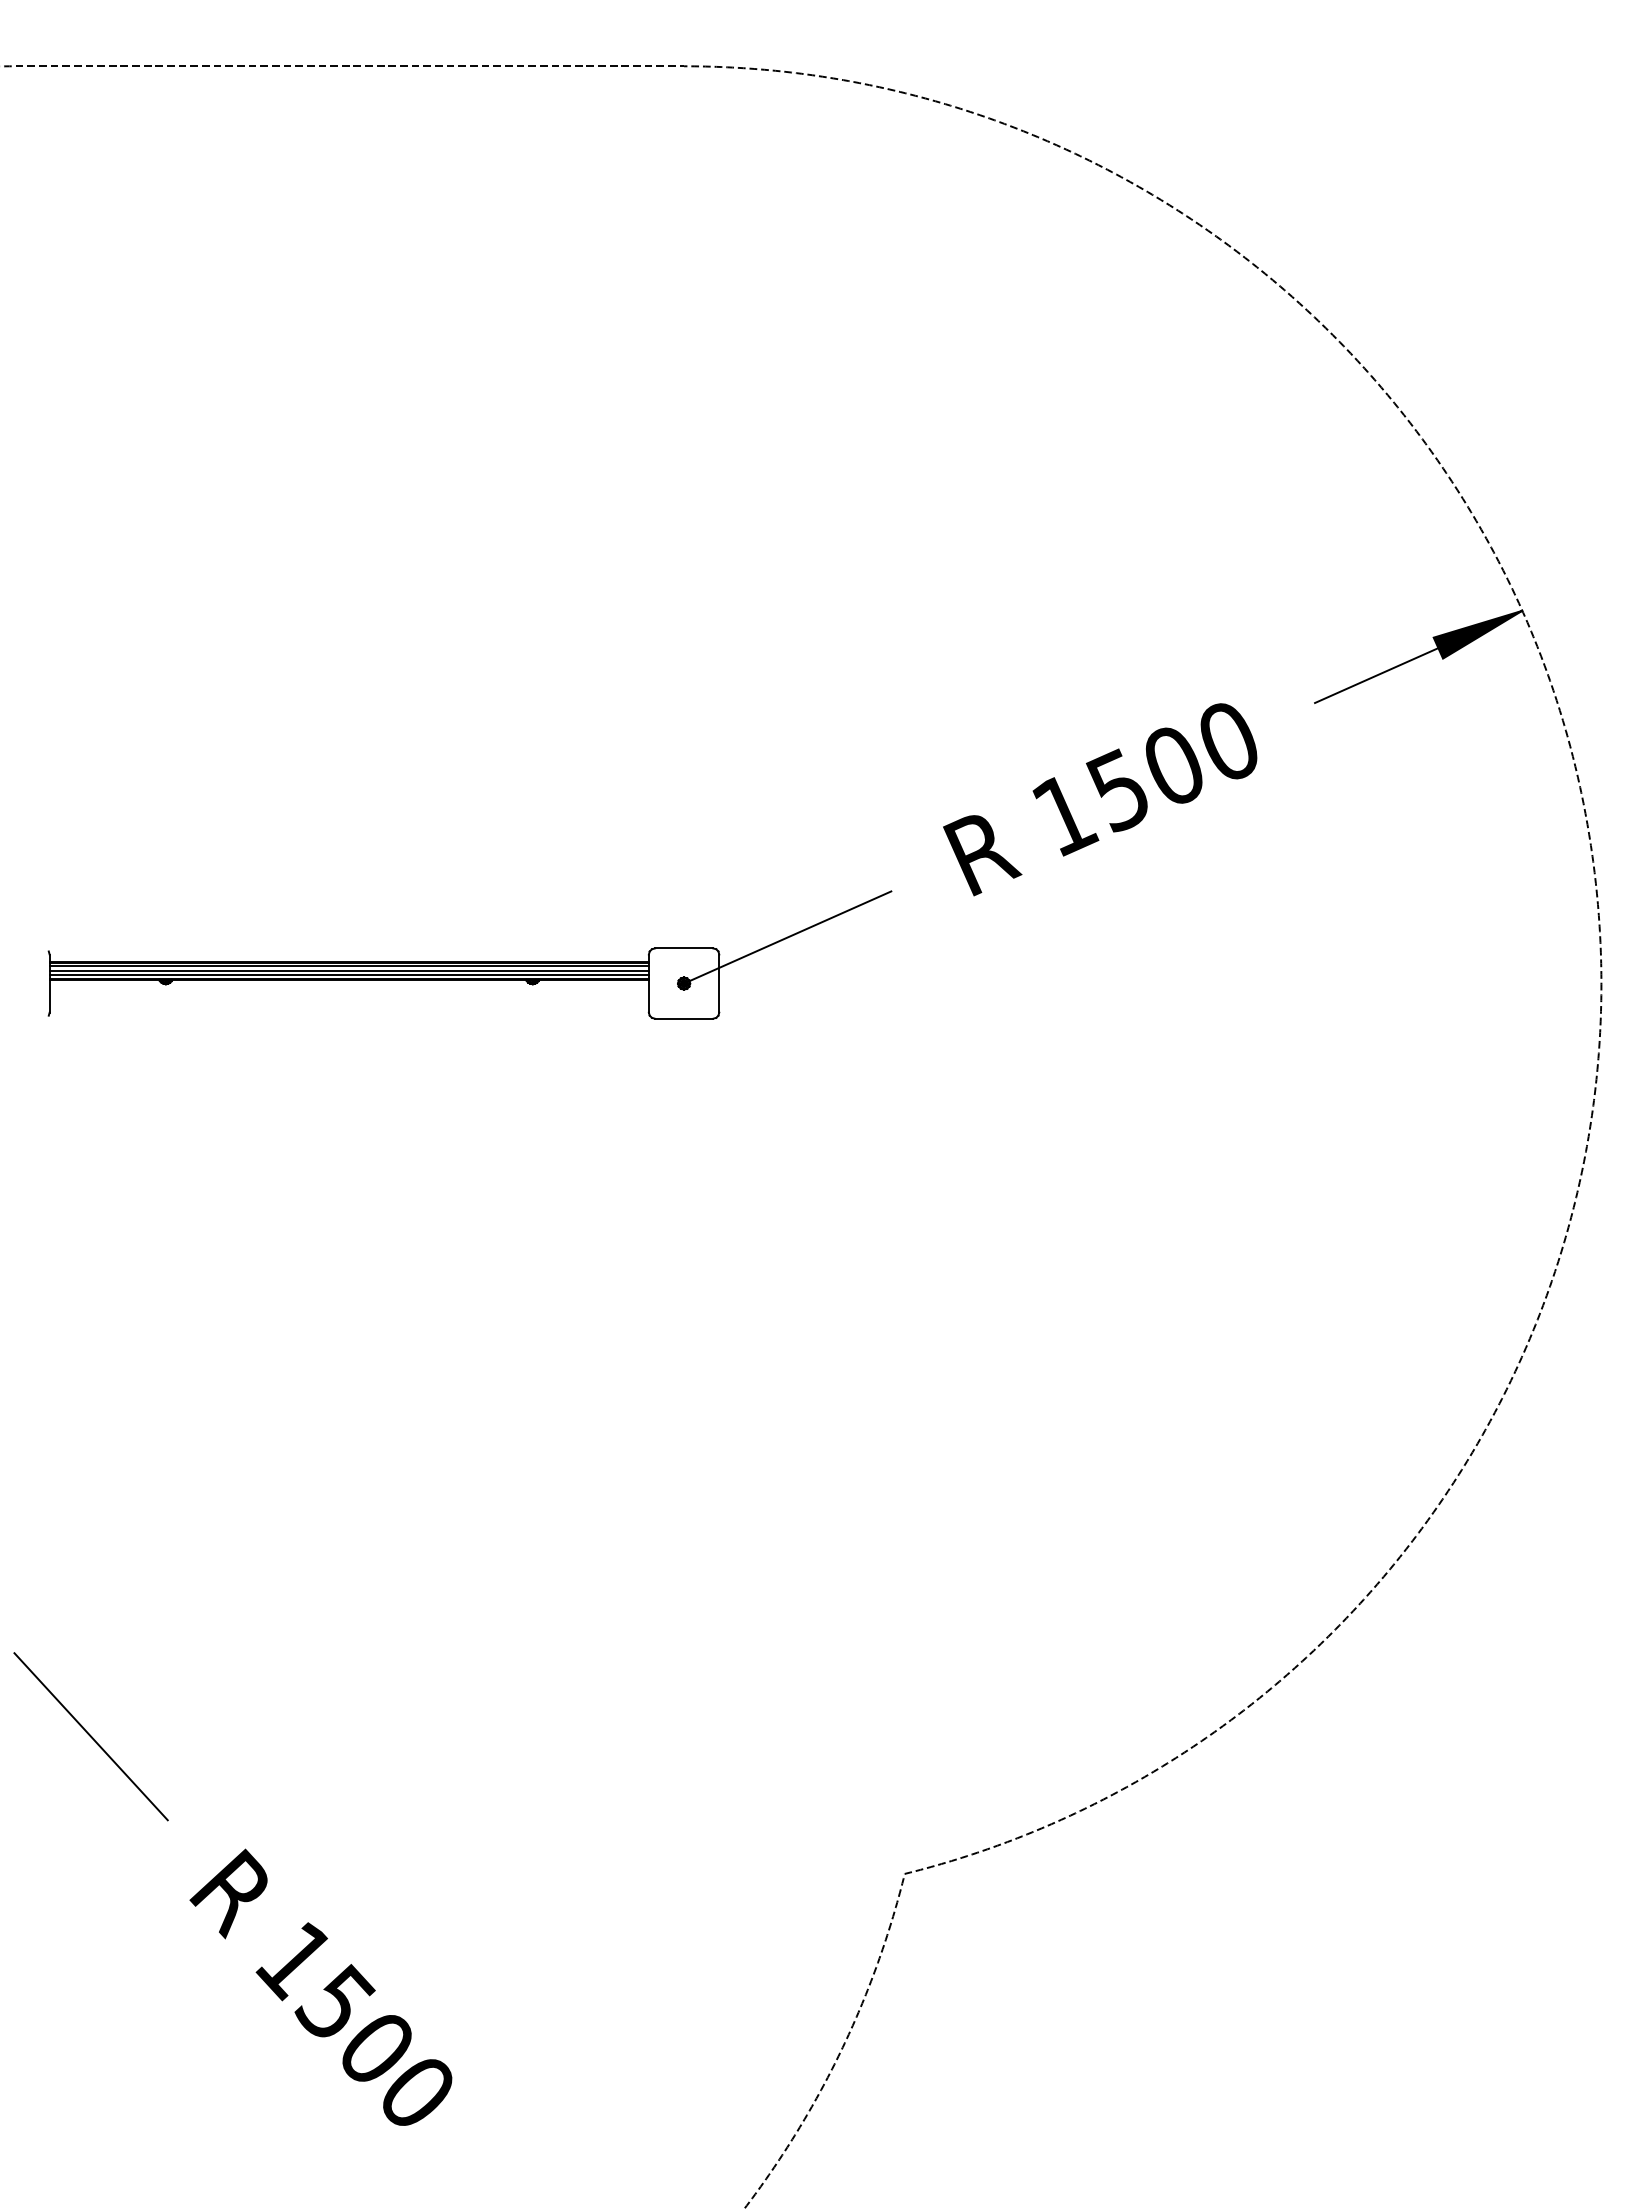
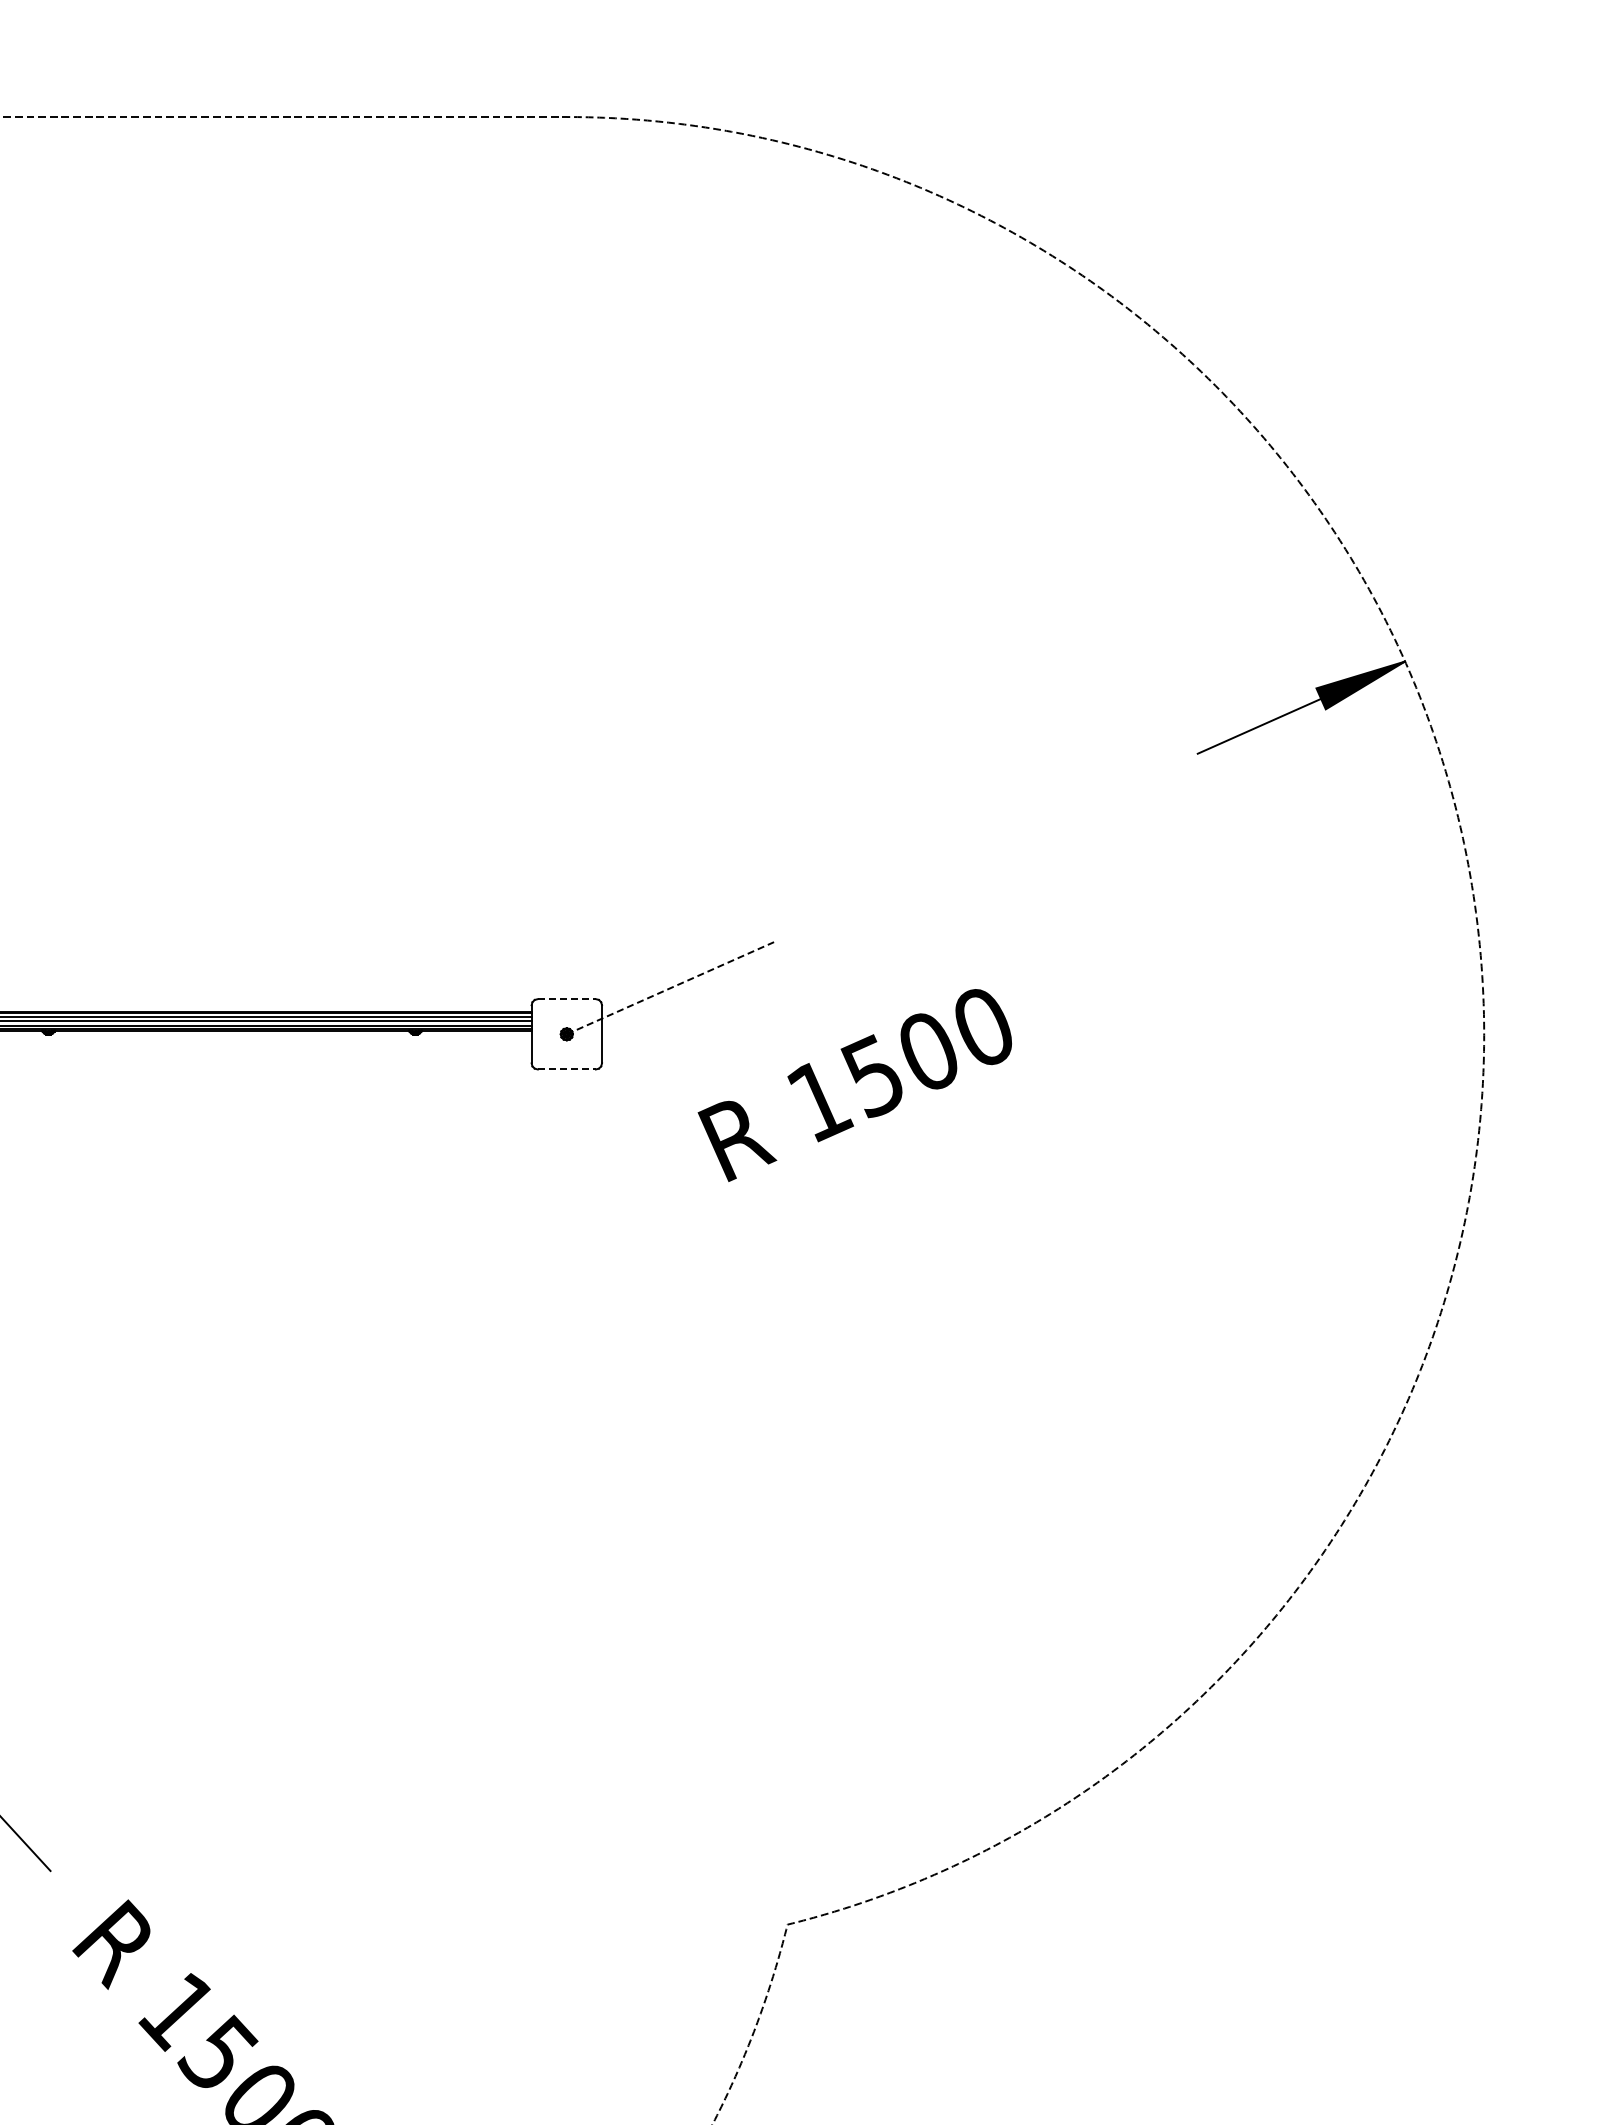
text: (1100, 799) -> (855, 1085), moved
line: (788, 937) -> (671, 988), solid -> dashed
line: (684, 948) -> (567, 999), solid -> dashed
line: (684, 1018) -> (567, 1069), solid -> dashed

